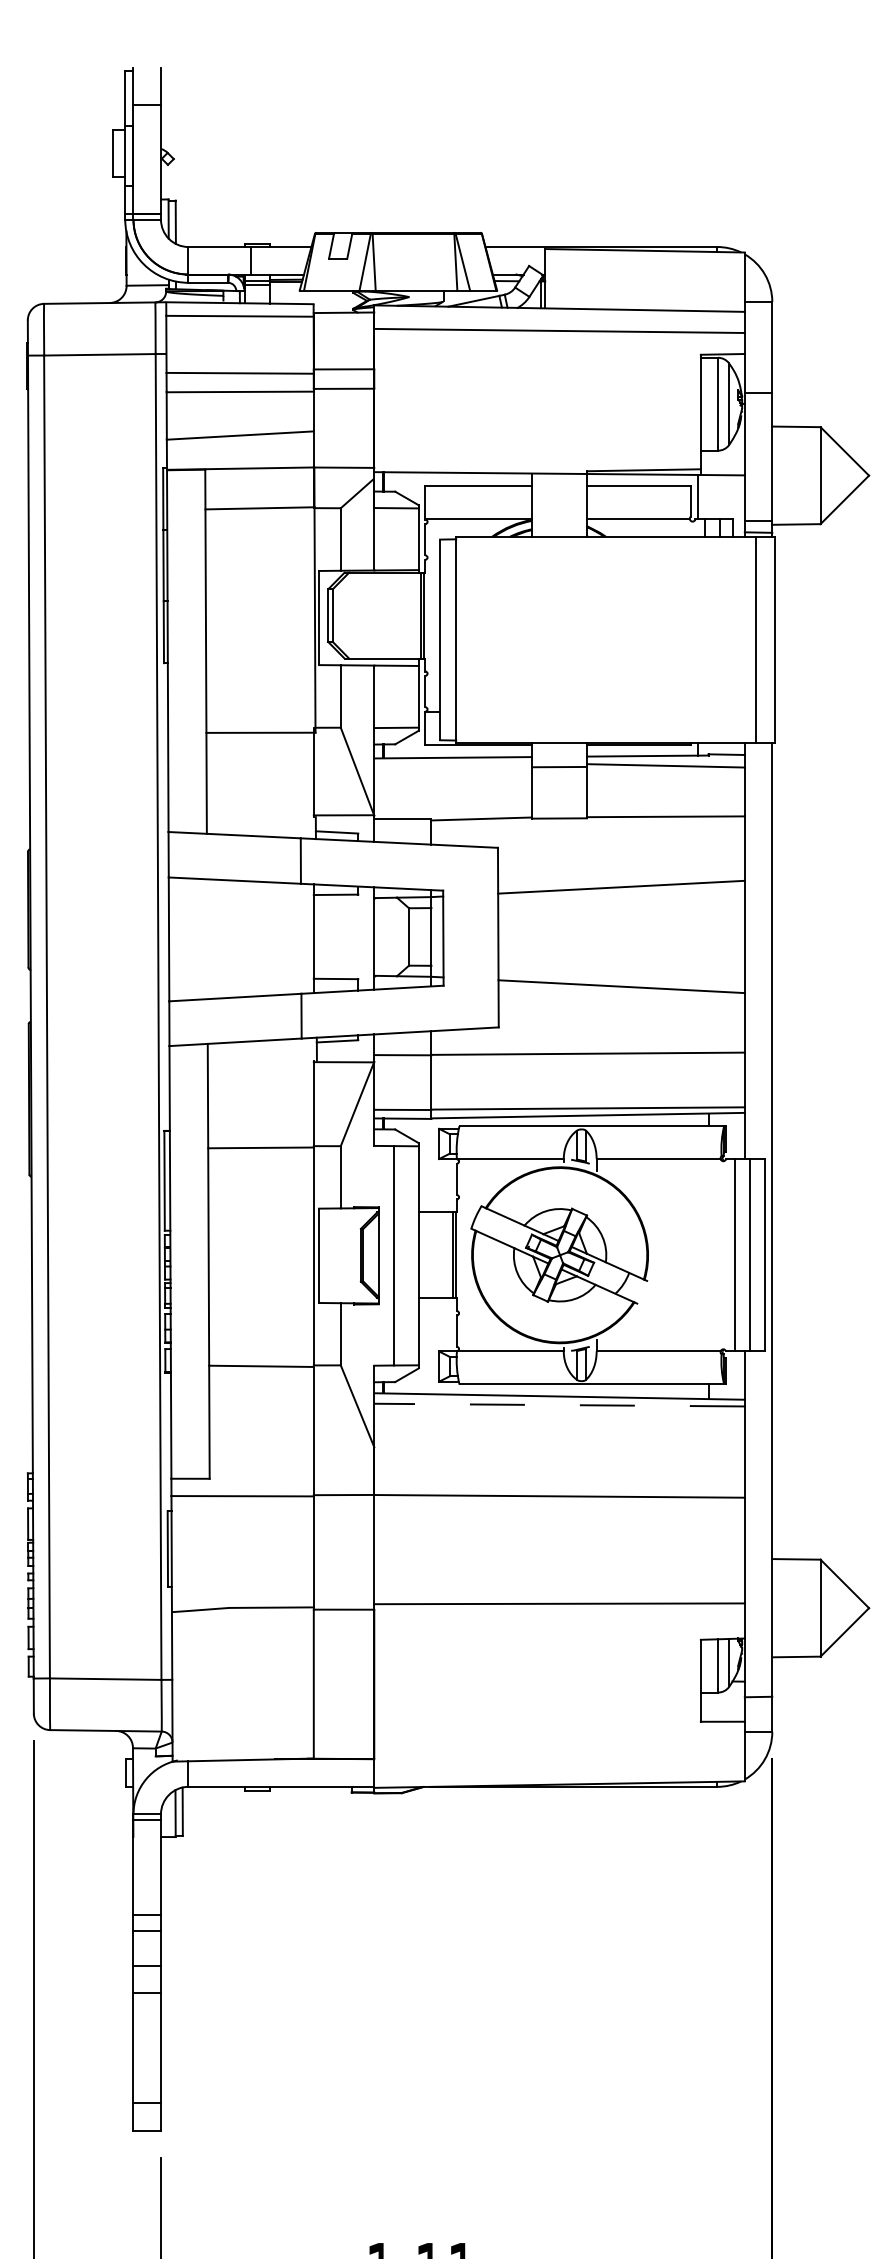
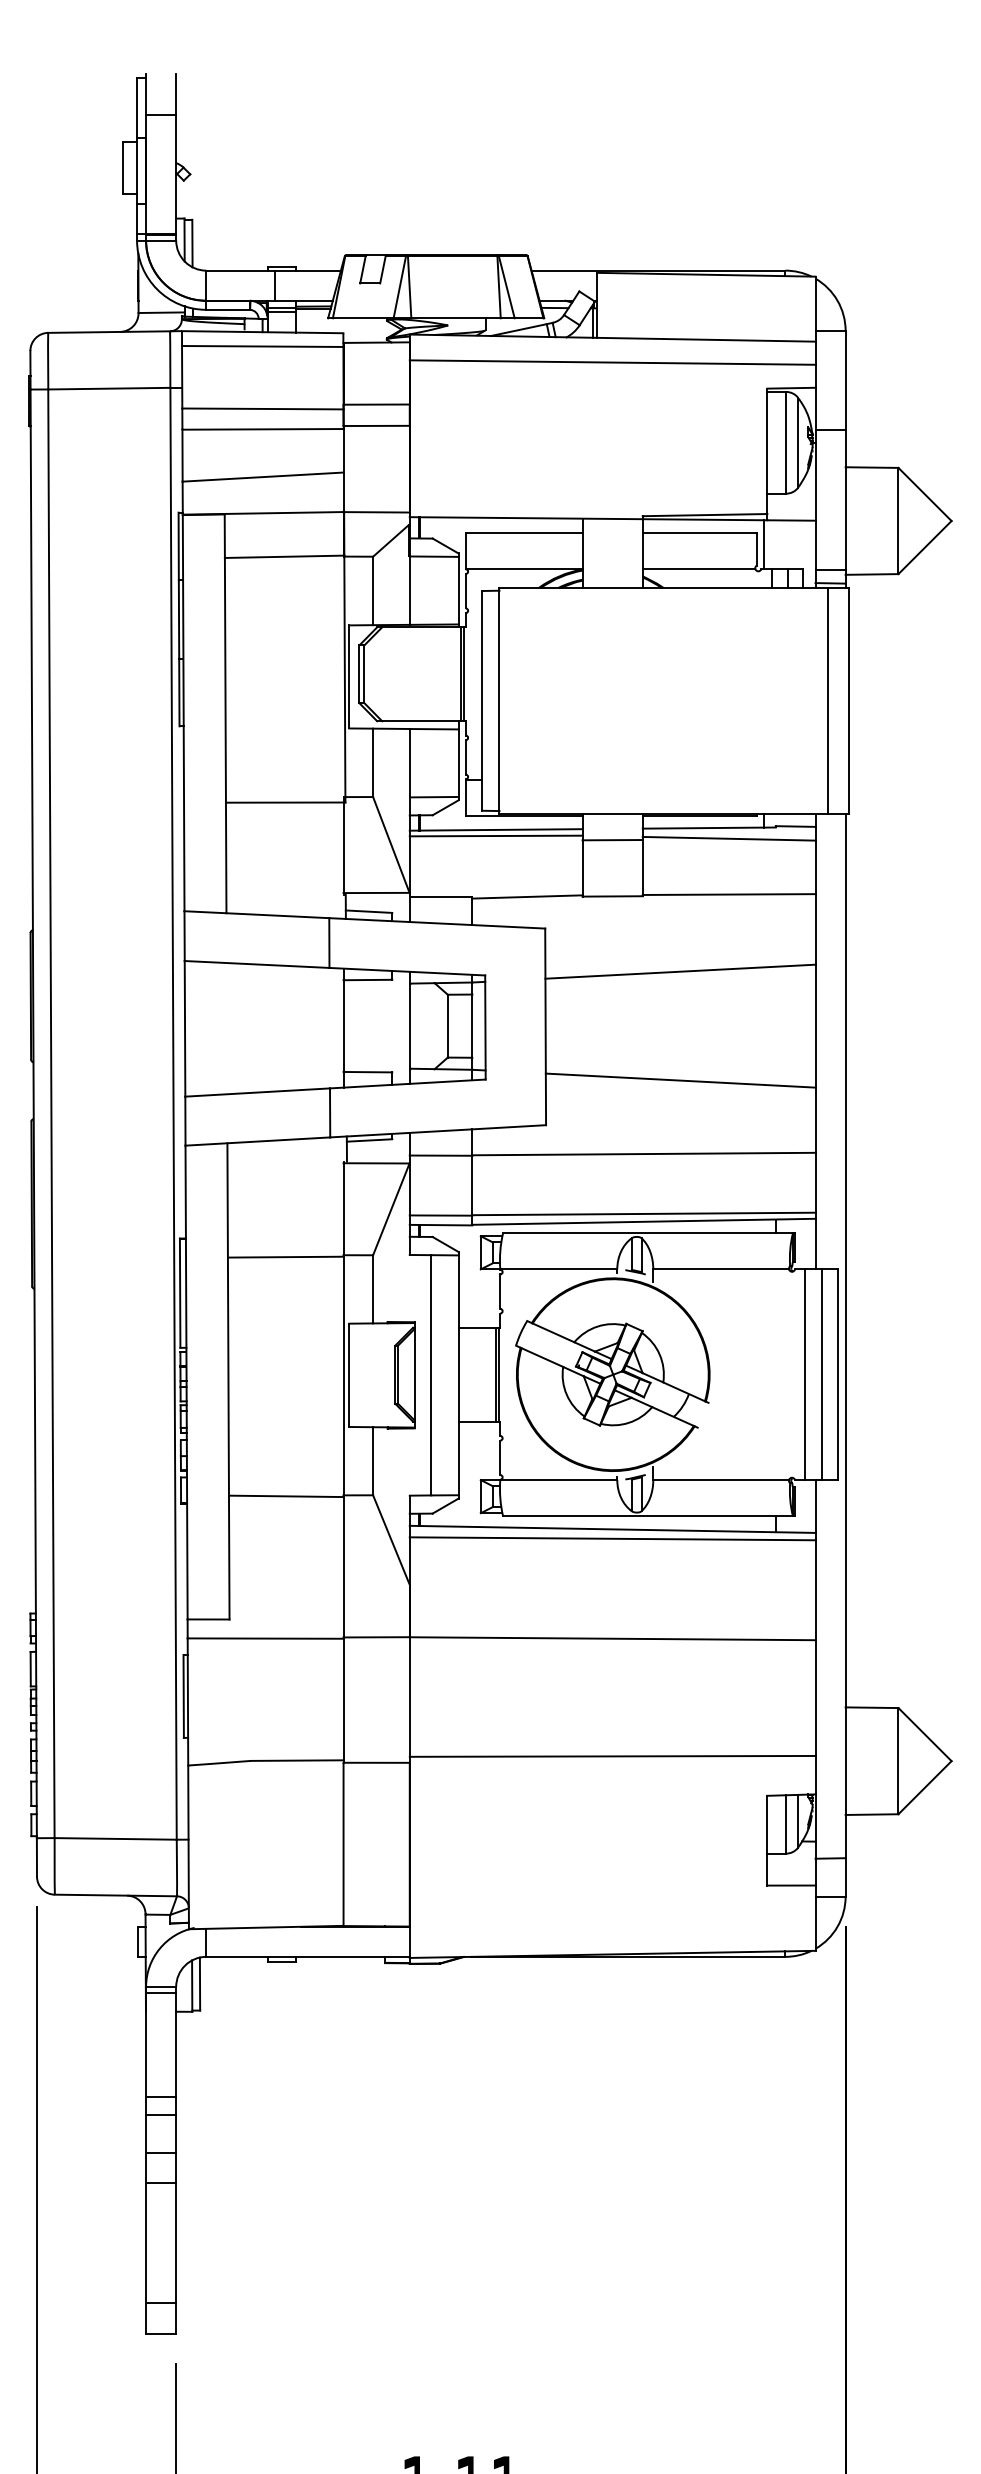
line: (452, 762) -> (495, 835), added
line: (559, 1404) -> (612, 1538), dashed -> solid

